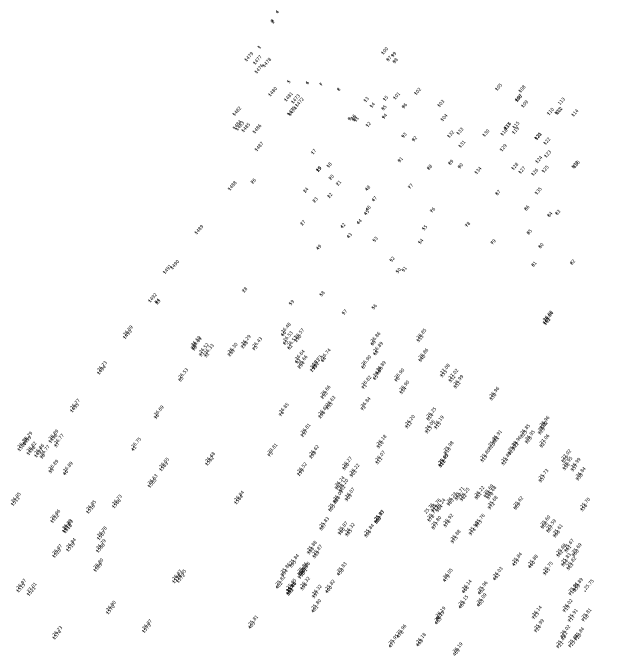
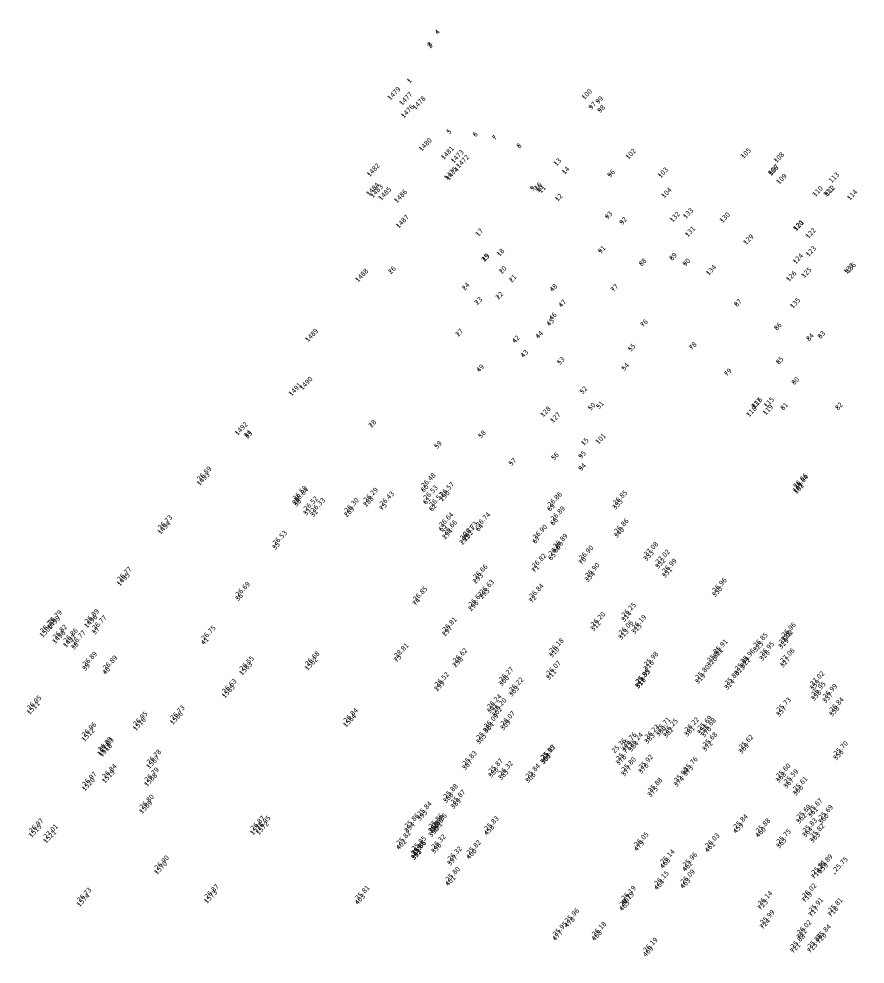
part: (386, 106) -> (585, 453), moved
part: (509, 128) -> (759, 406), moved
part: (517, 168) -> (549, 414), moved
part: (170, 267) -> (299, 386), moved

